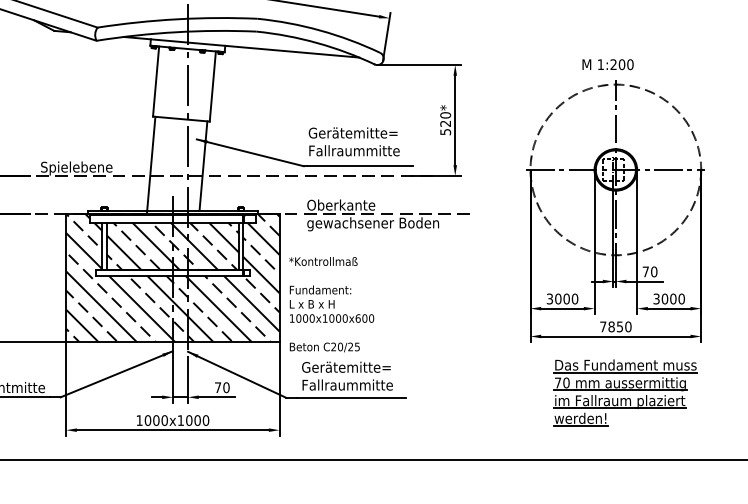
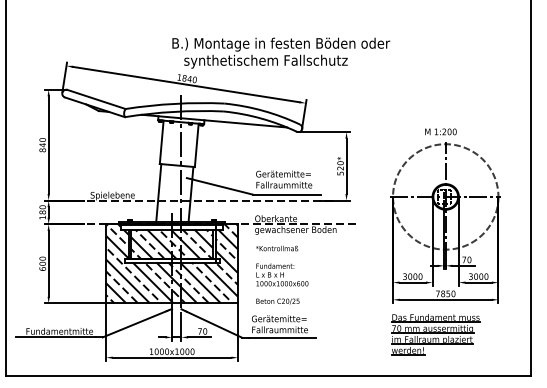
text: (332, 303) -> (282, 274), moved
part: (625, 392) -> (435, 334), moved

